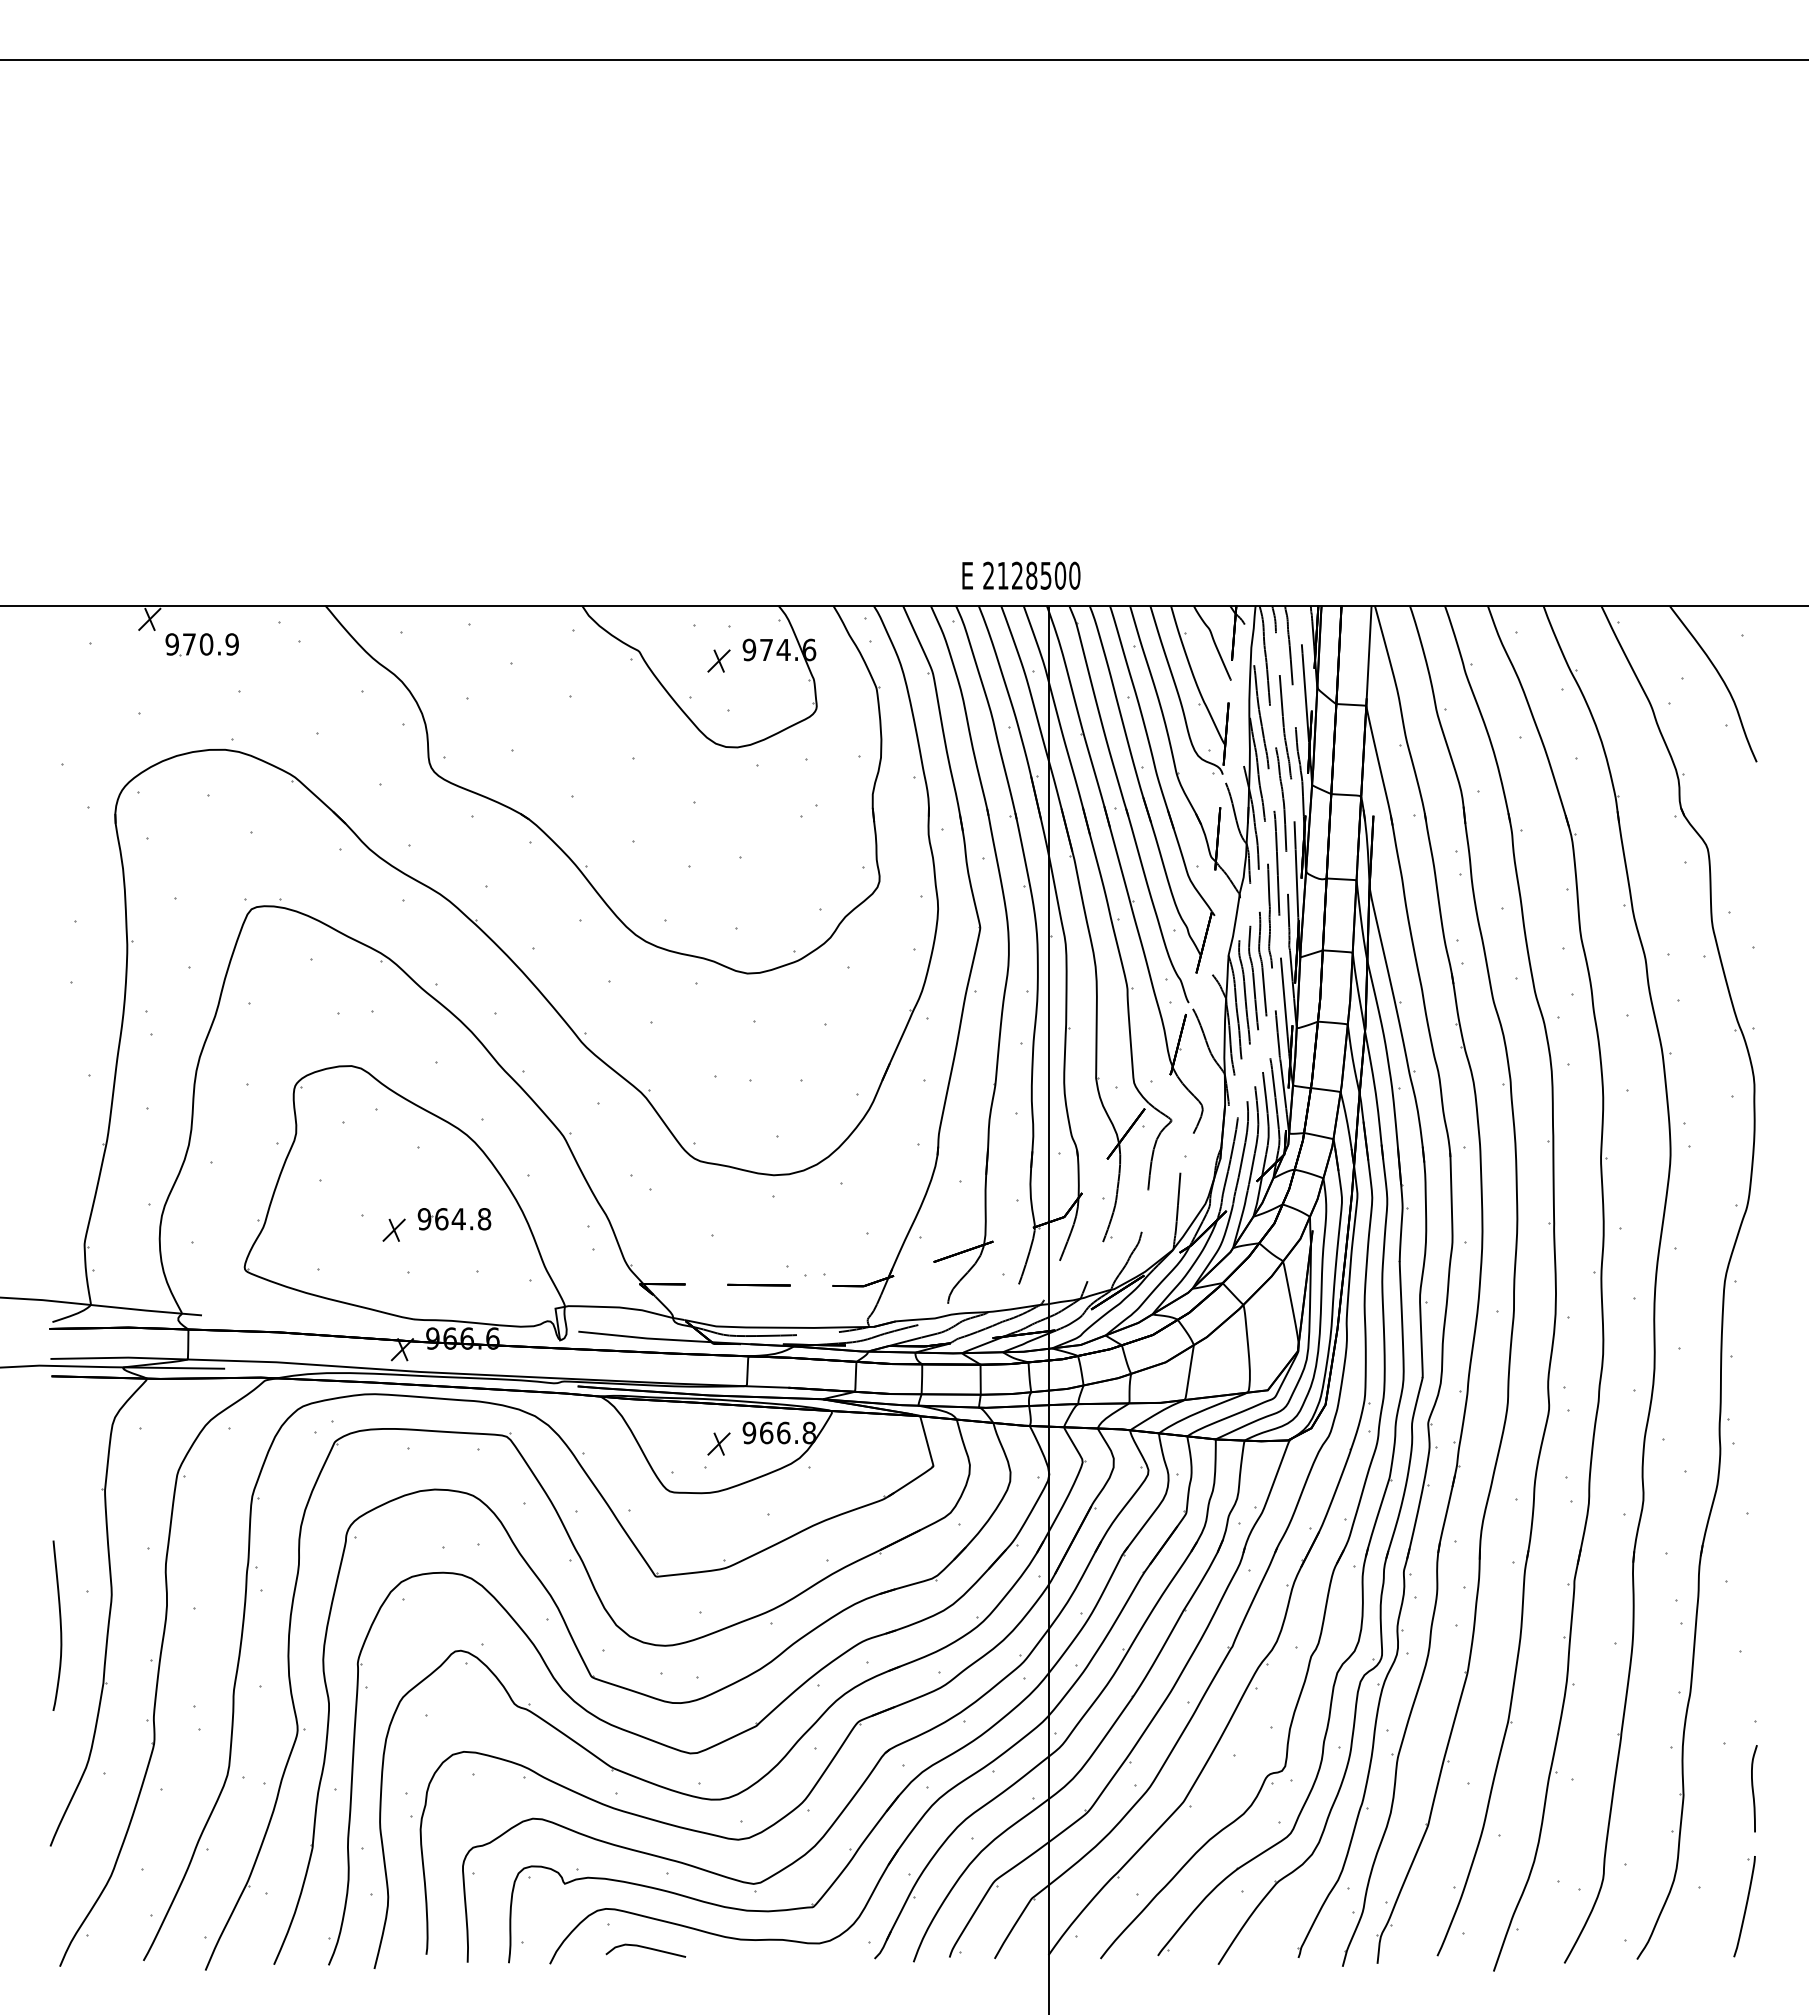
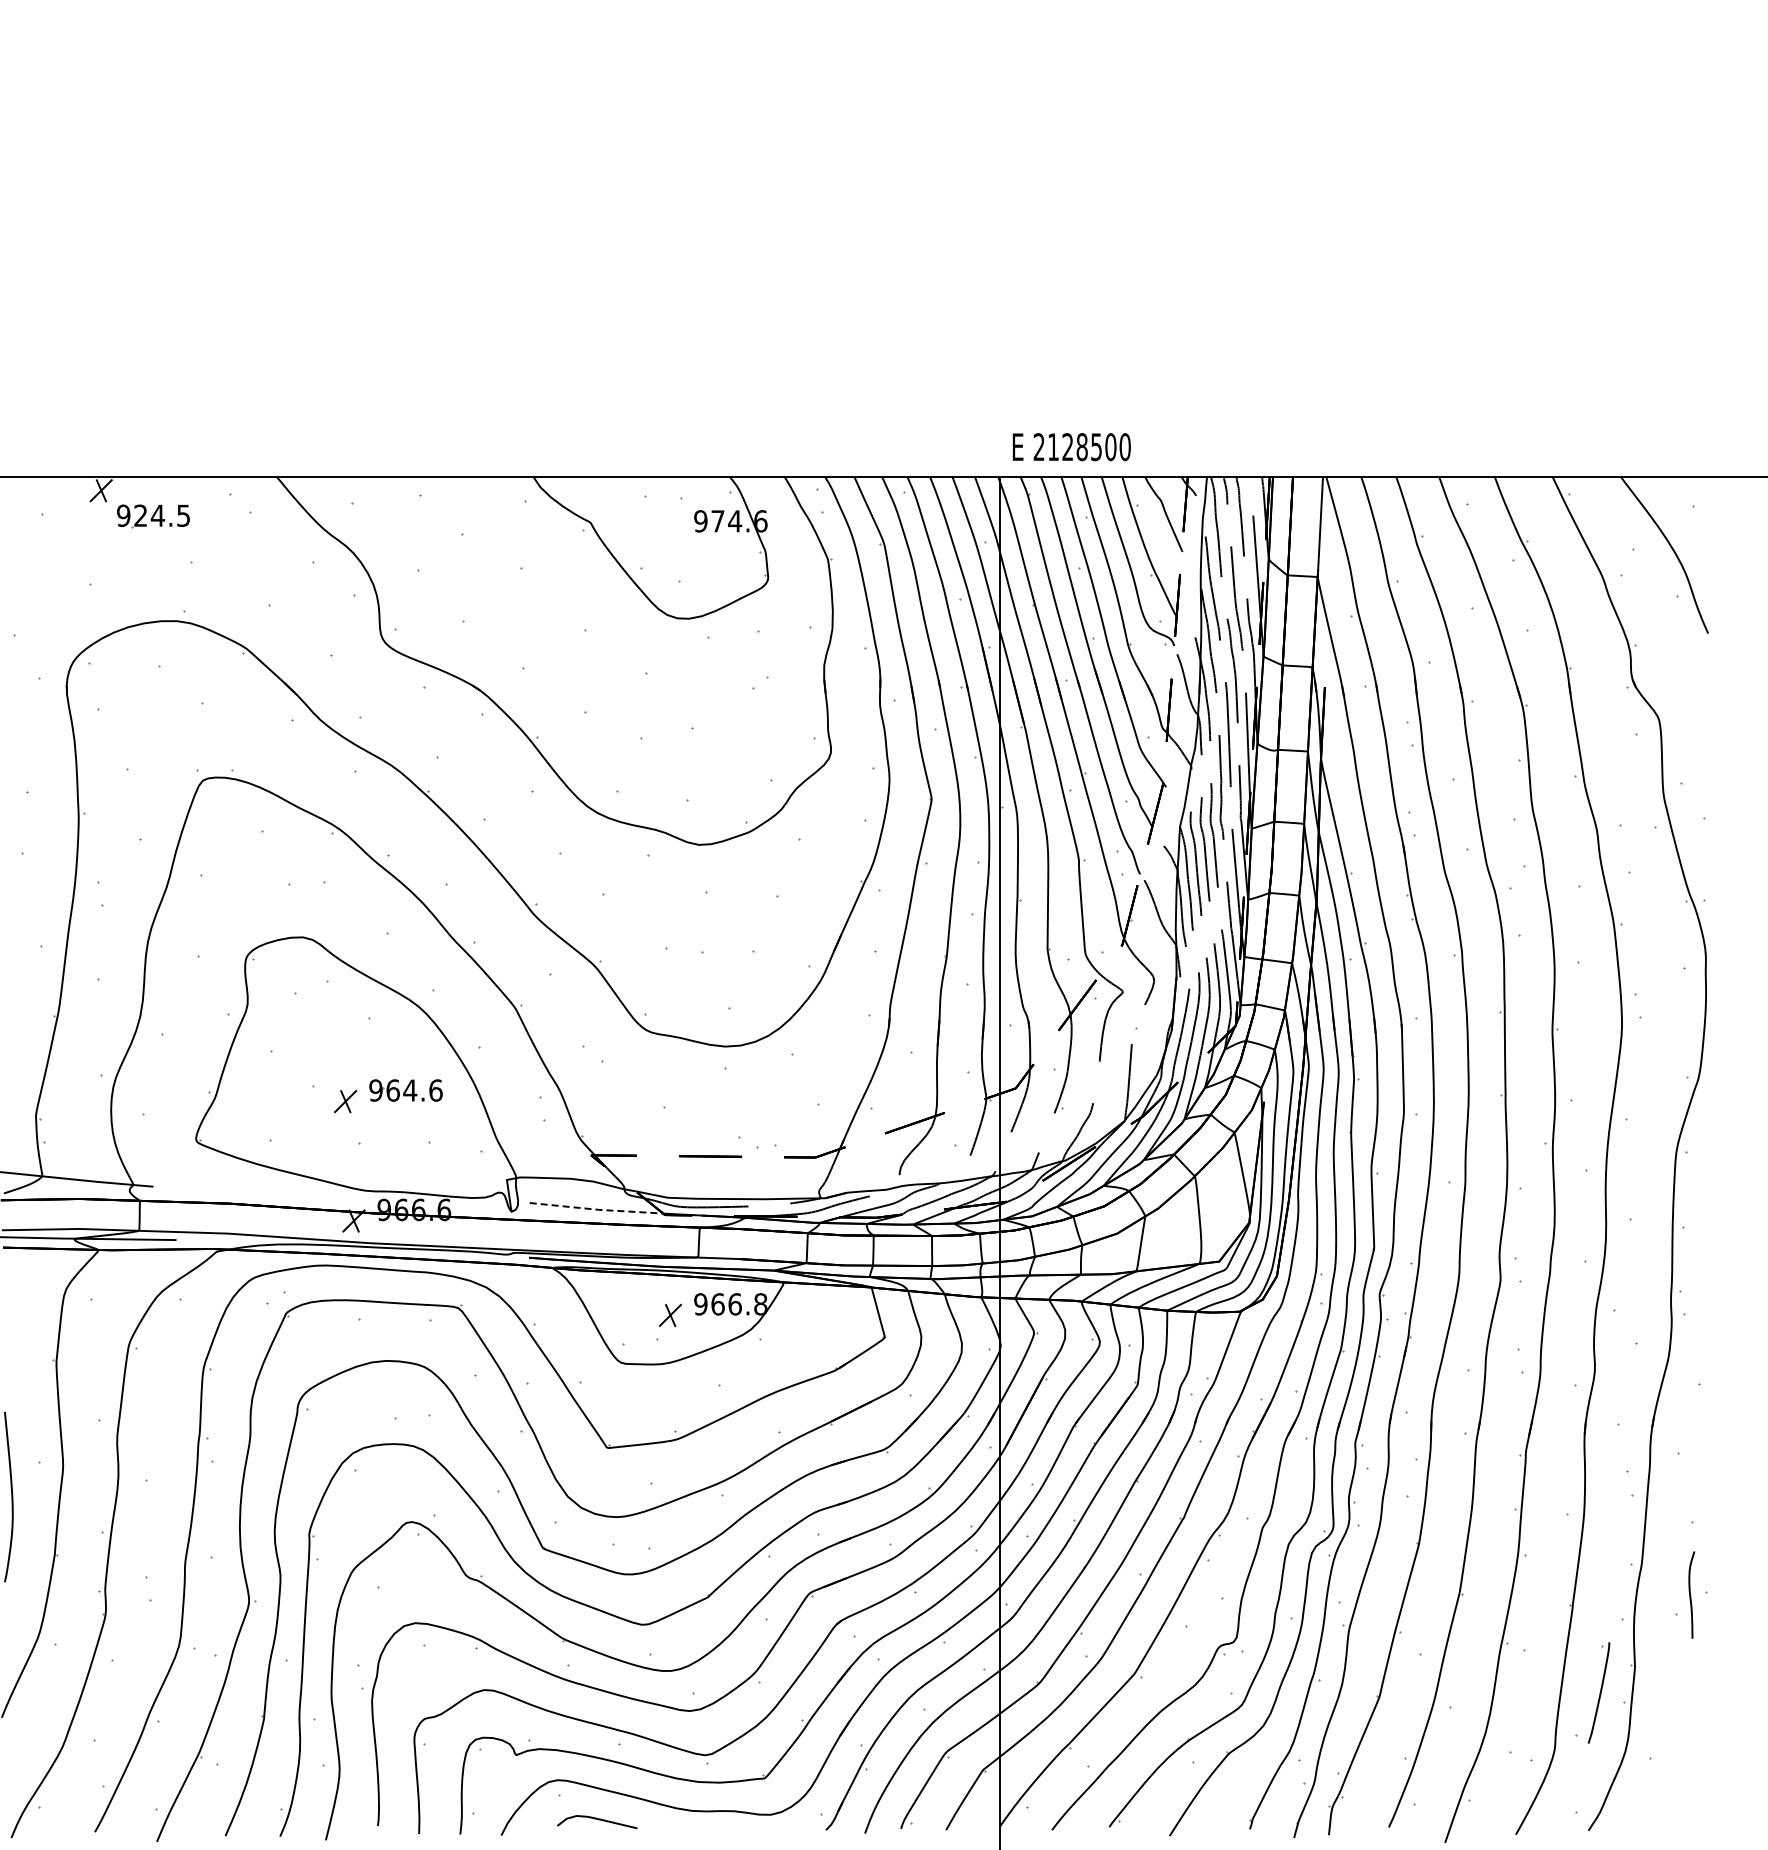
text: (1021, 575) -> (1071, 446), moved
text: (210, 644) -> (161, 515), 970.9 -> 924.5
part: (718, 660) -> (669, 531), removed
text: (484, 1219) -> (435, 1090), 964.8 -> 964.6
line: (645, 1338) -> (596, 1209), solid -> dashed
curve: (1753, 1788) -> (1690, 1594), moved
part: (1744, 1906) -> (1598, 1692), moved

